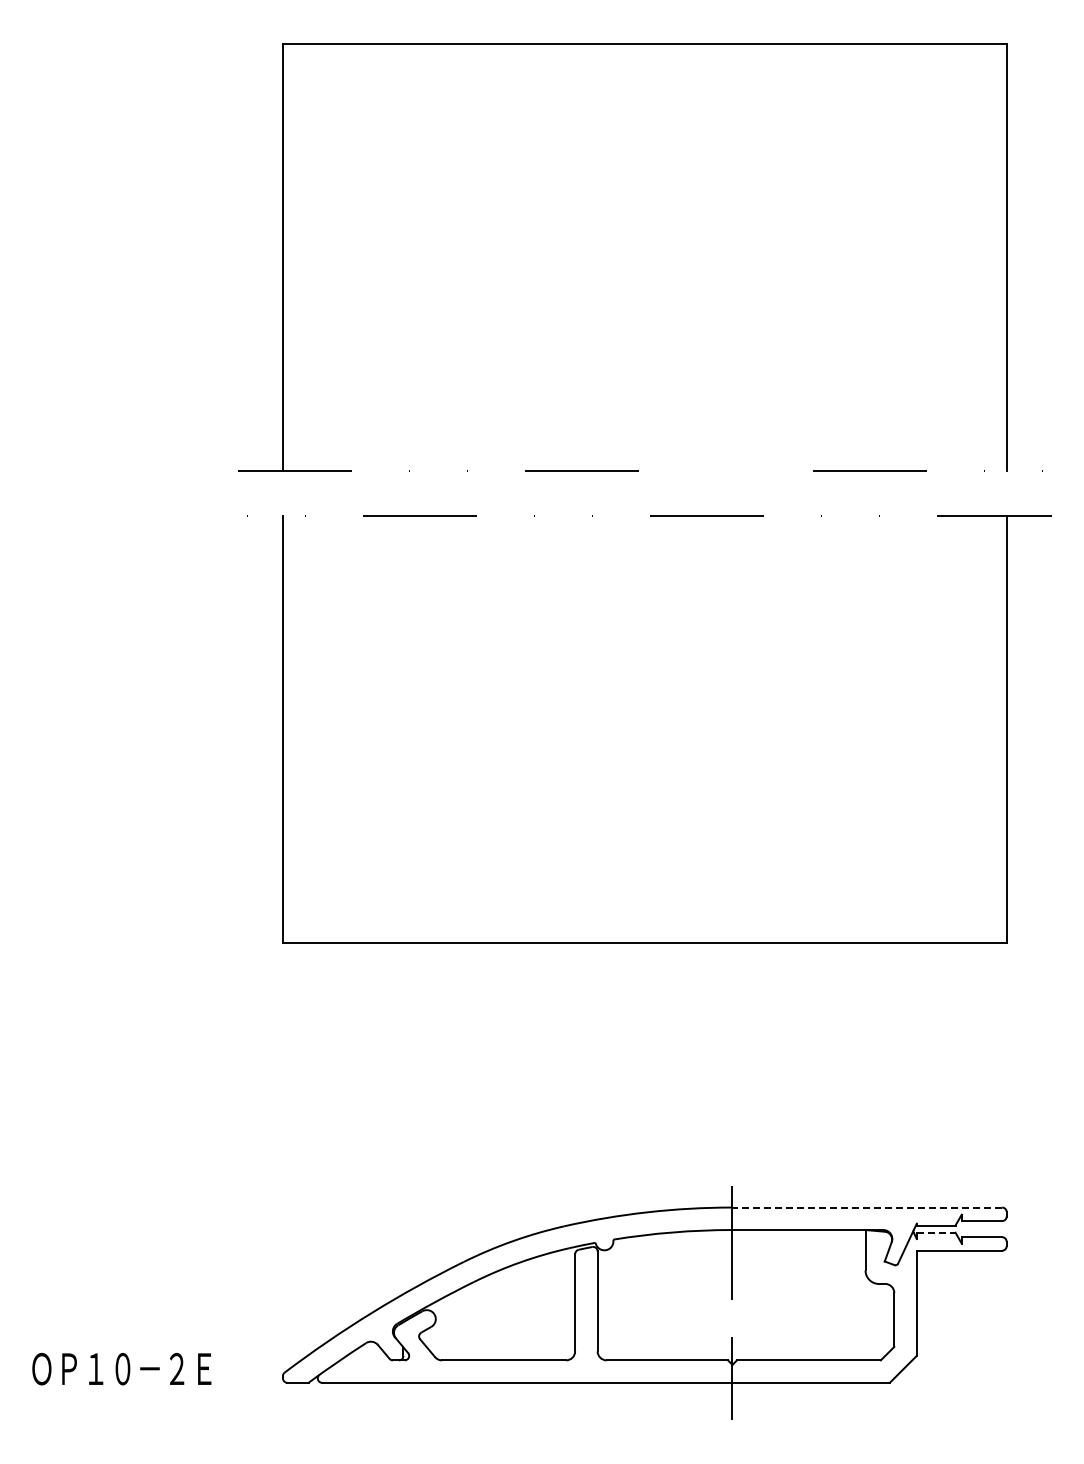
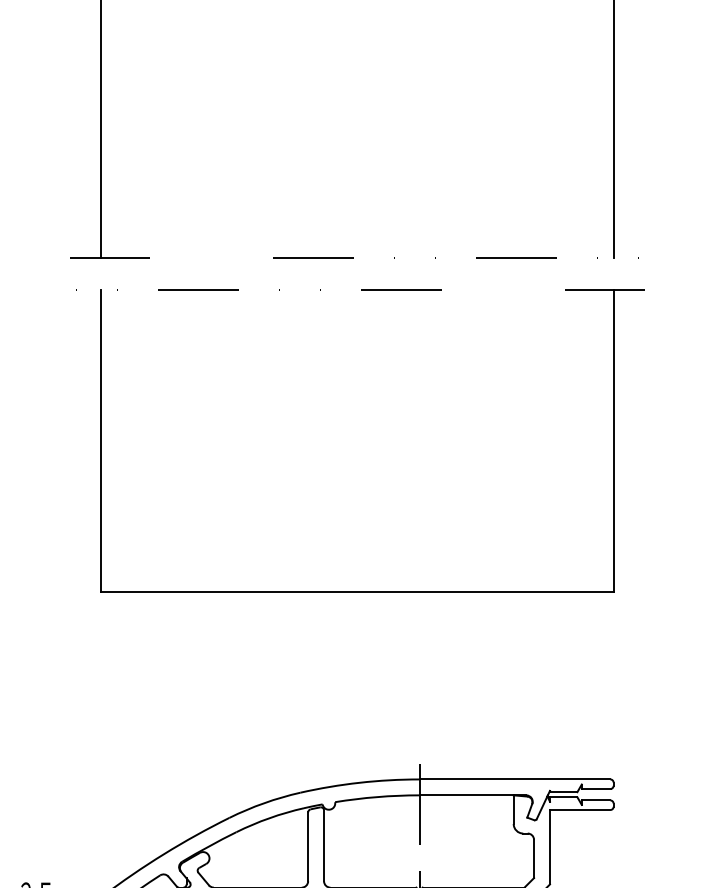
line: (867, 1207) -> (515, 779), dashed -> solid
line: (936, 1232) -> (563, 797), dashed -> solid

